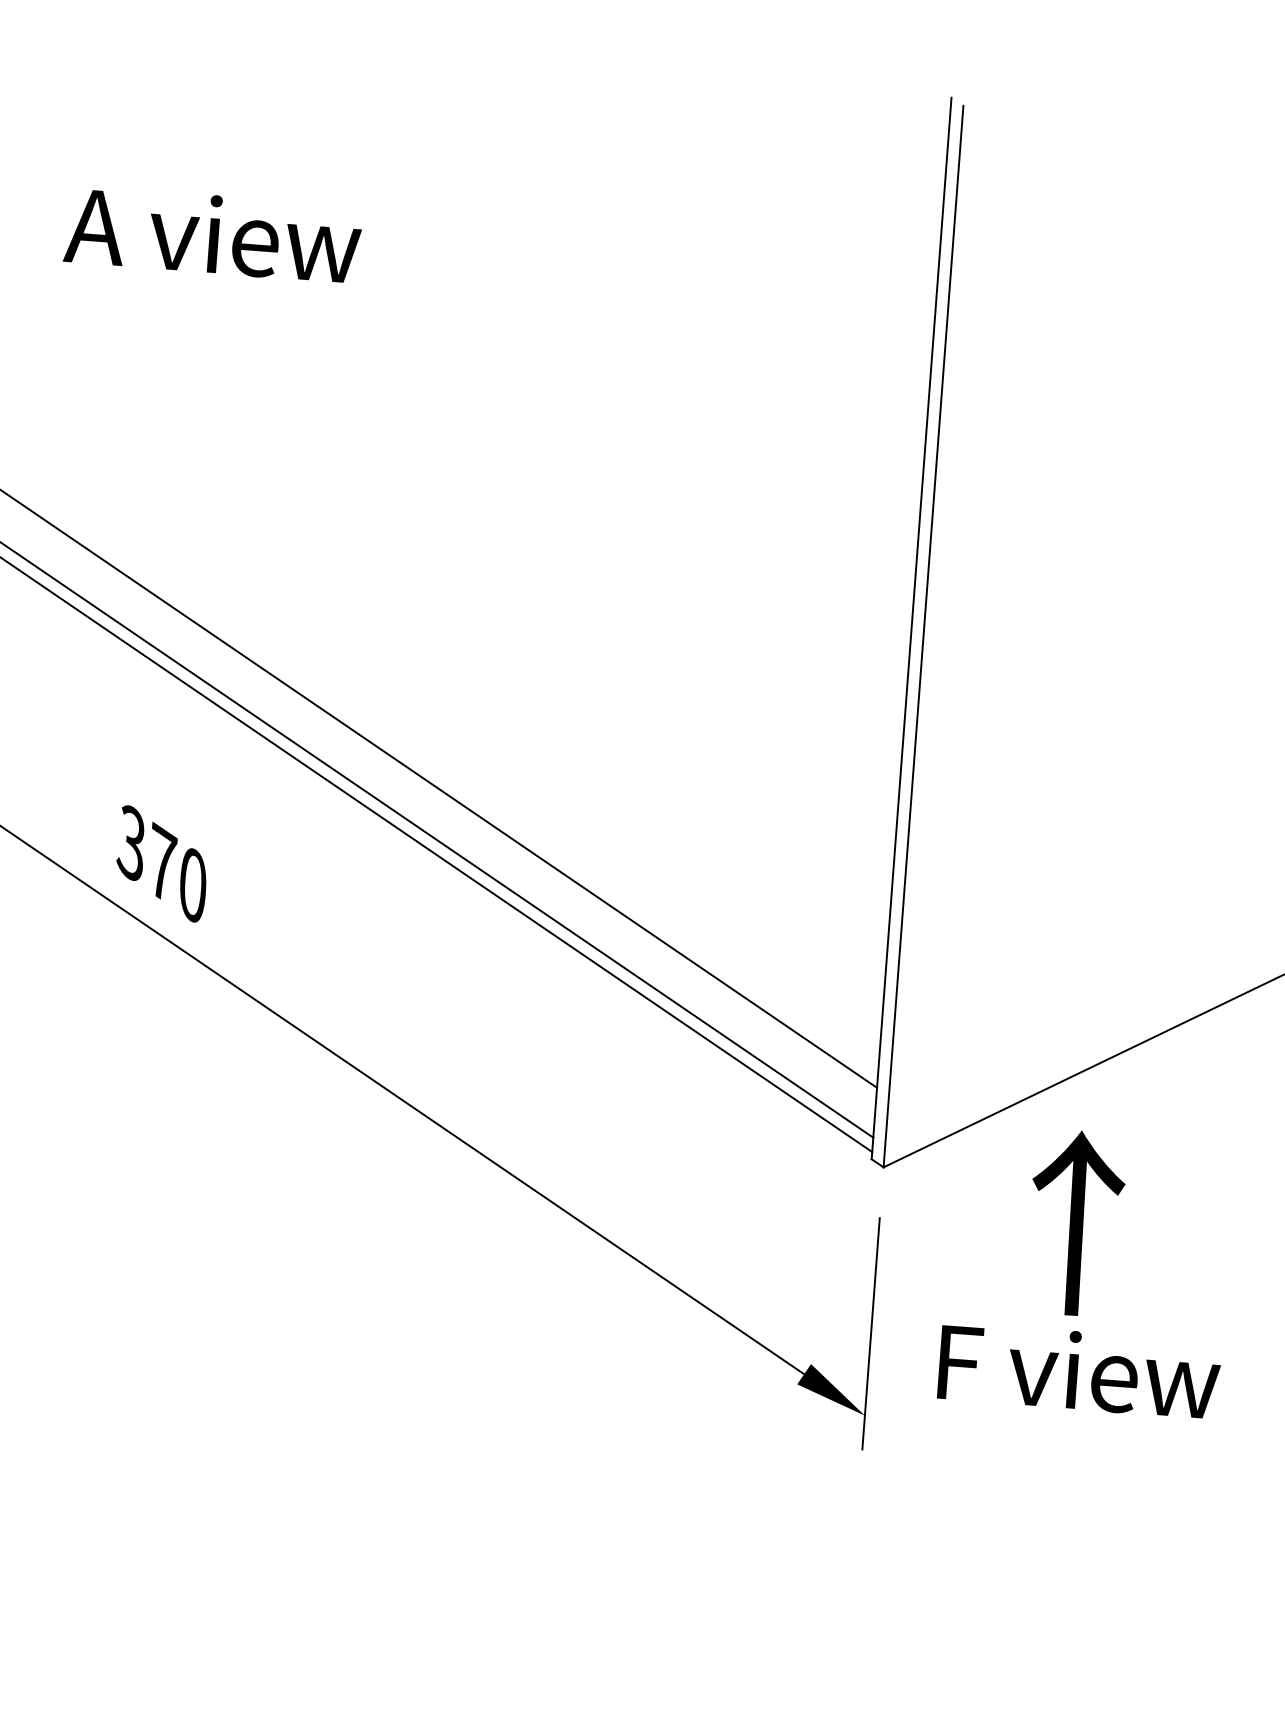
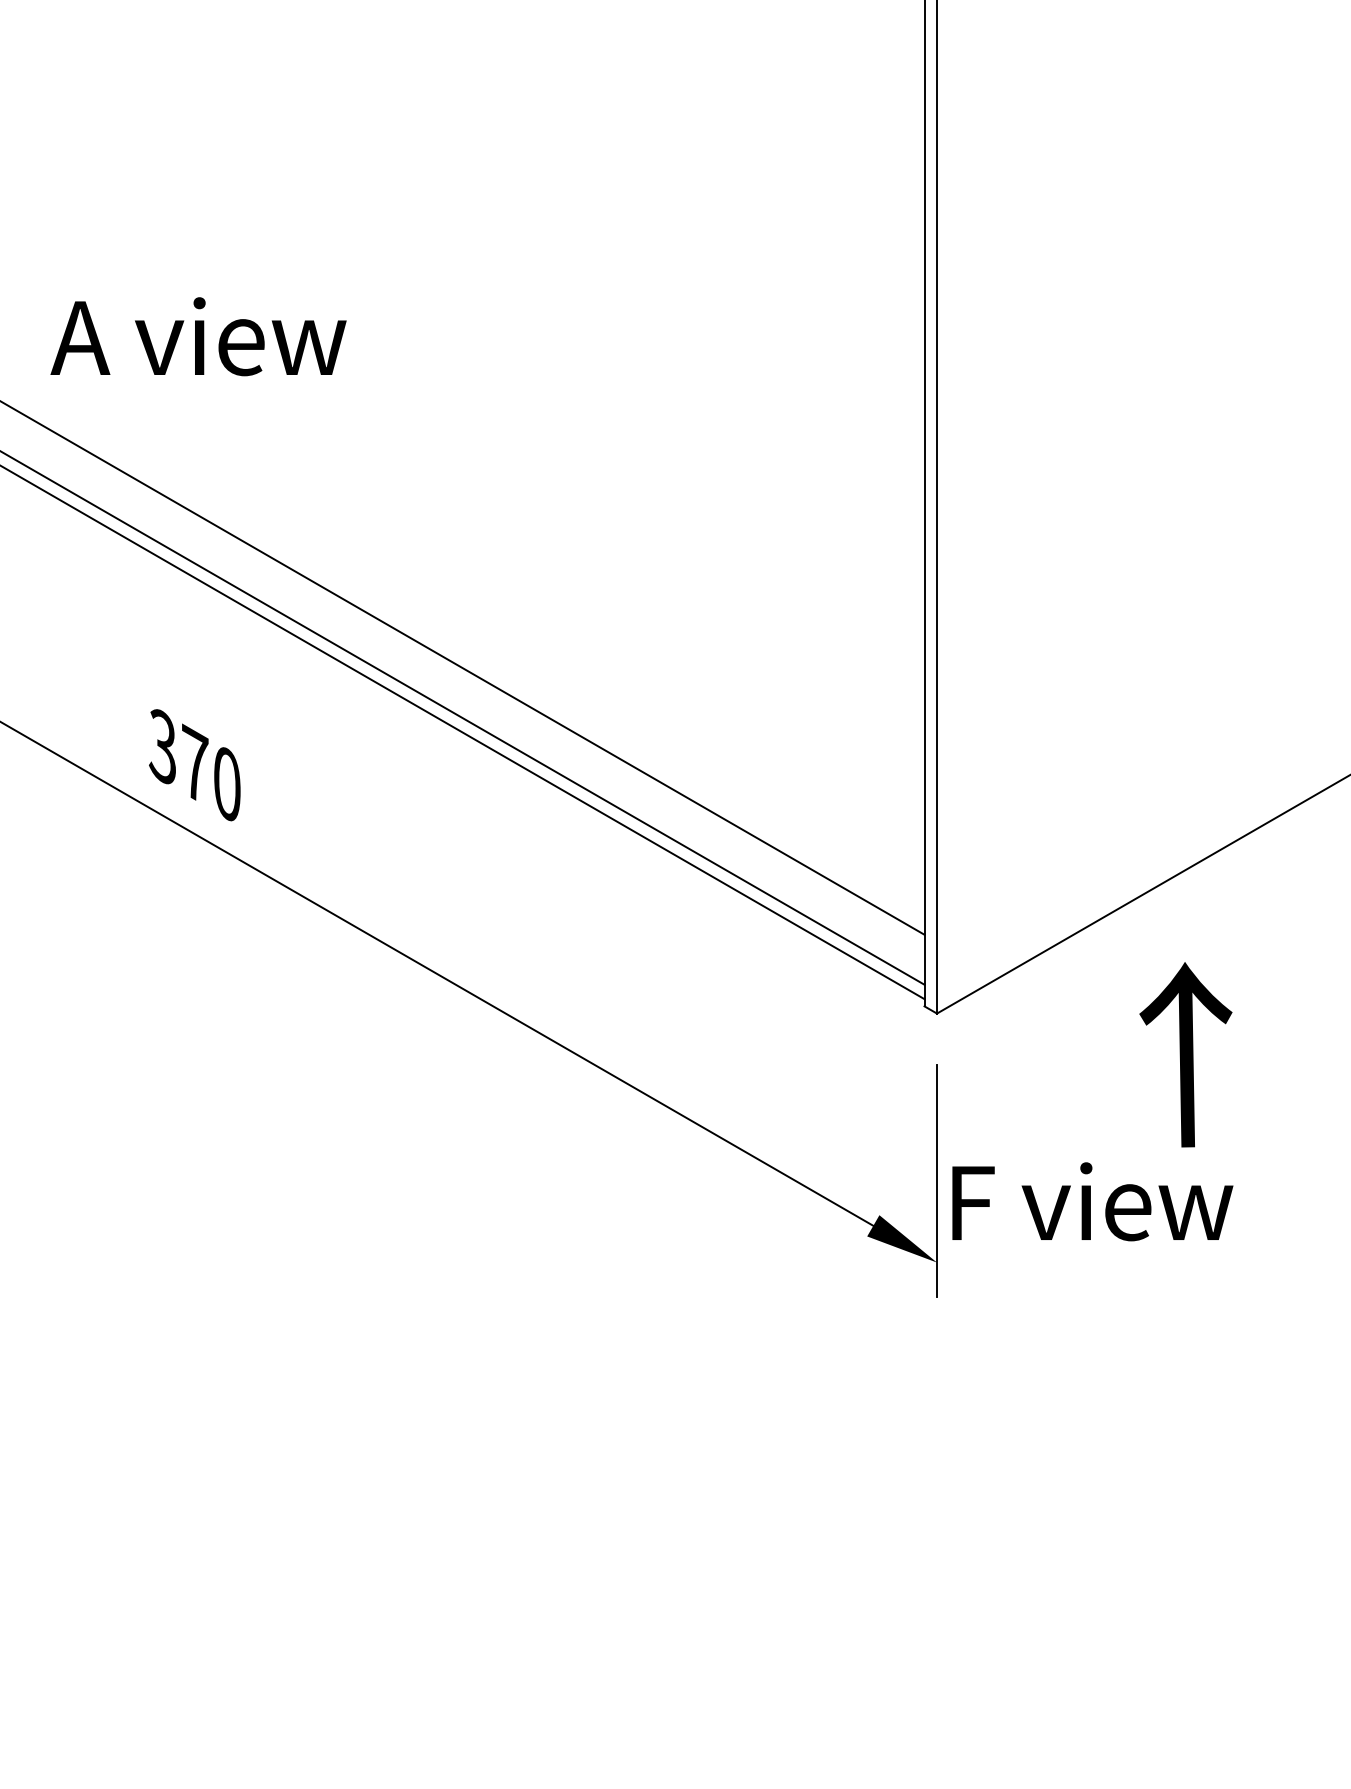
text: (213, 234) -> (198, 336), moved
text: (1075, 1222) -> (1185, 1054), moved
text: (1079, 1370) -> (1092, 1201), moved

